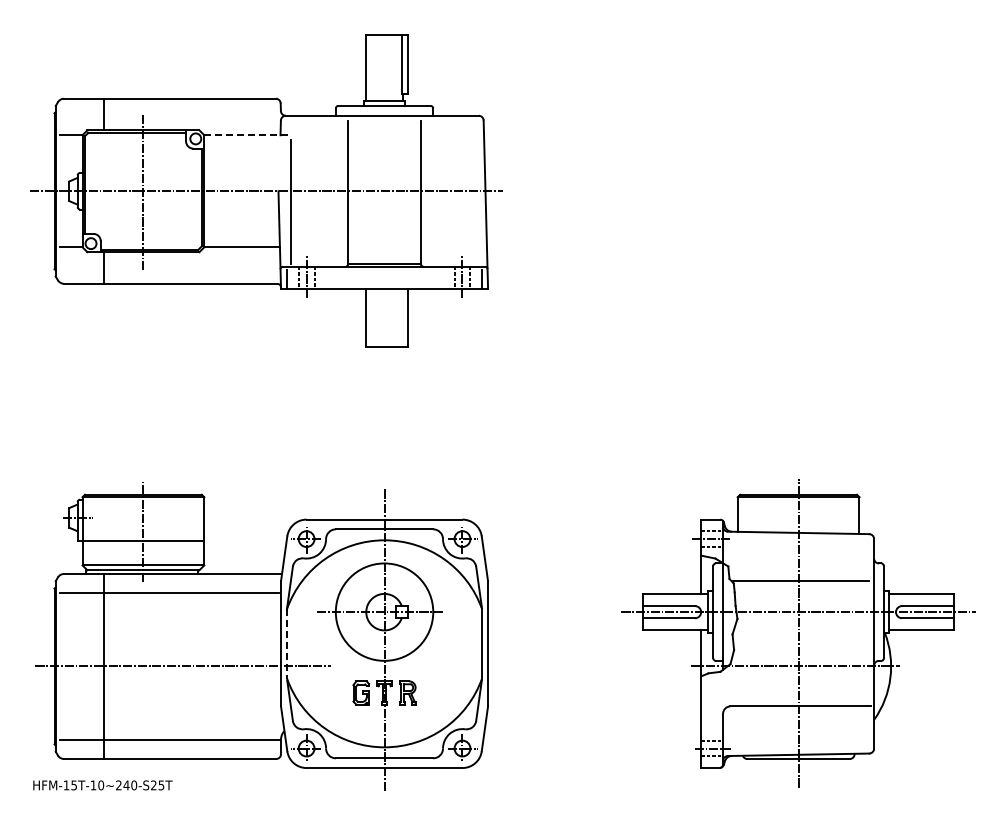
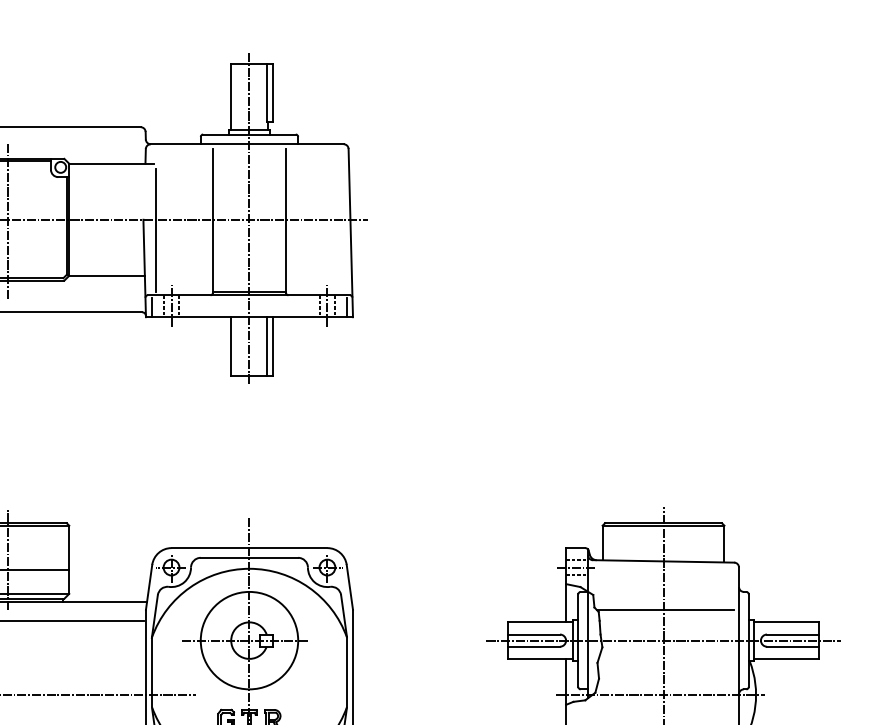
line: (246, 135) -> (111, 163), dashed -> solid
line: (384, 190) -> (249, 218), added
line: (401, 317) -> (266, 345), added
line: (287, 643) -> (152, 671), dashed -> solid

